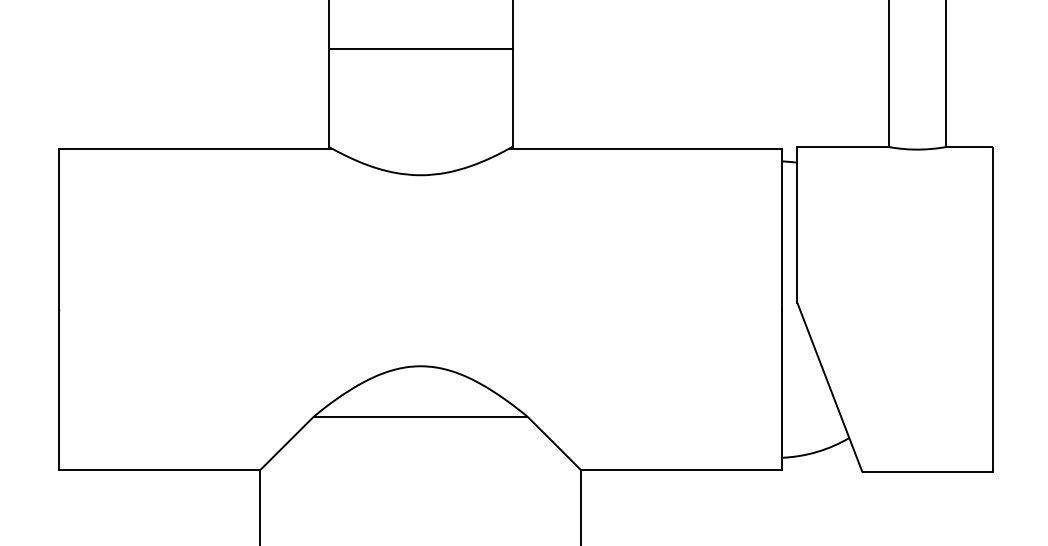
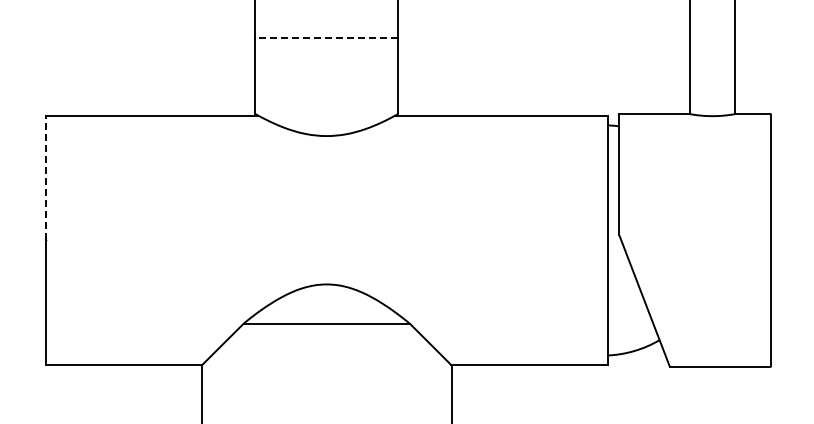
line: (420, 48) -> (326, 37), solid -> dashed
line: (58, 228) -> (45, 177), solid -> dashed

